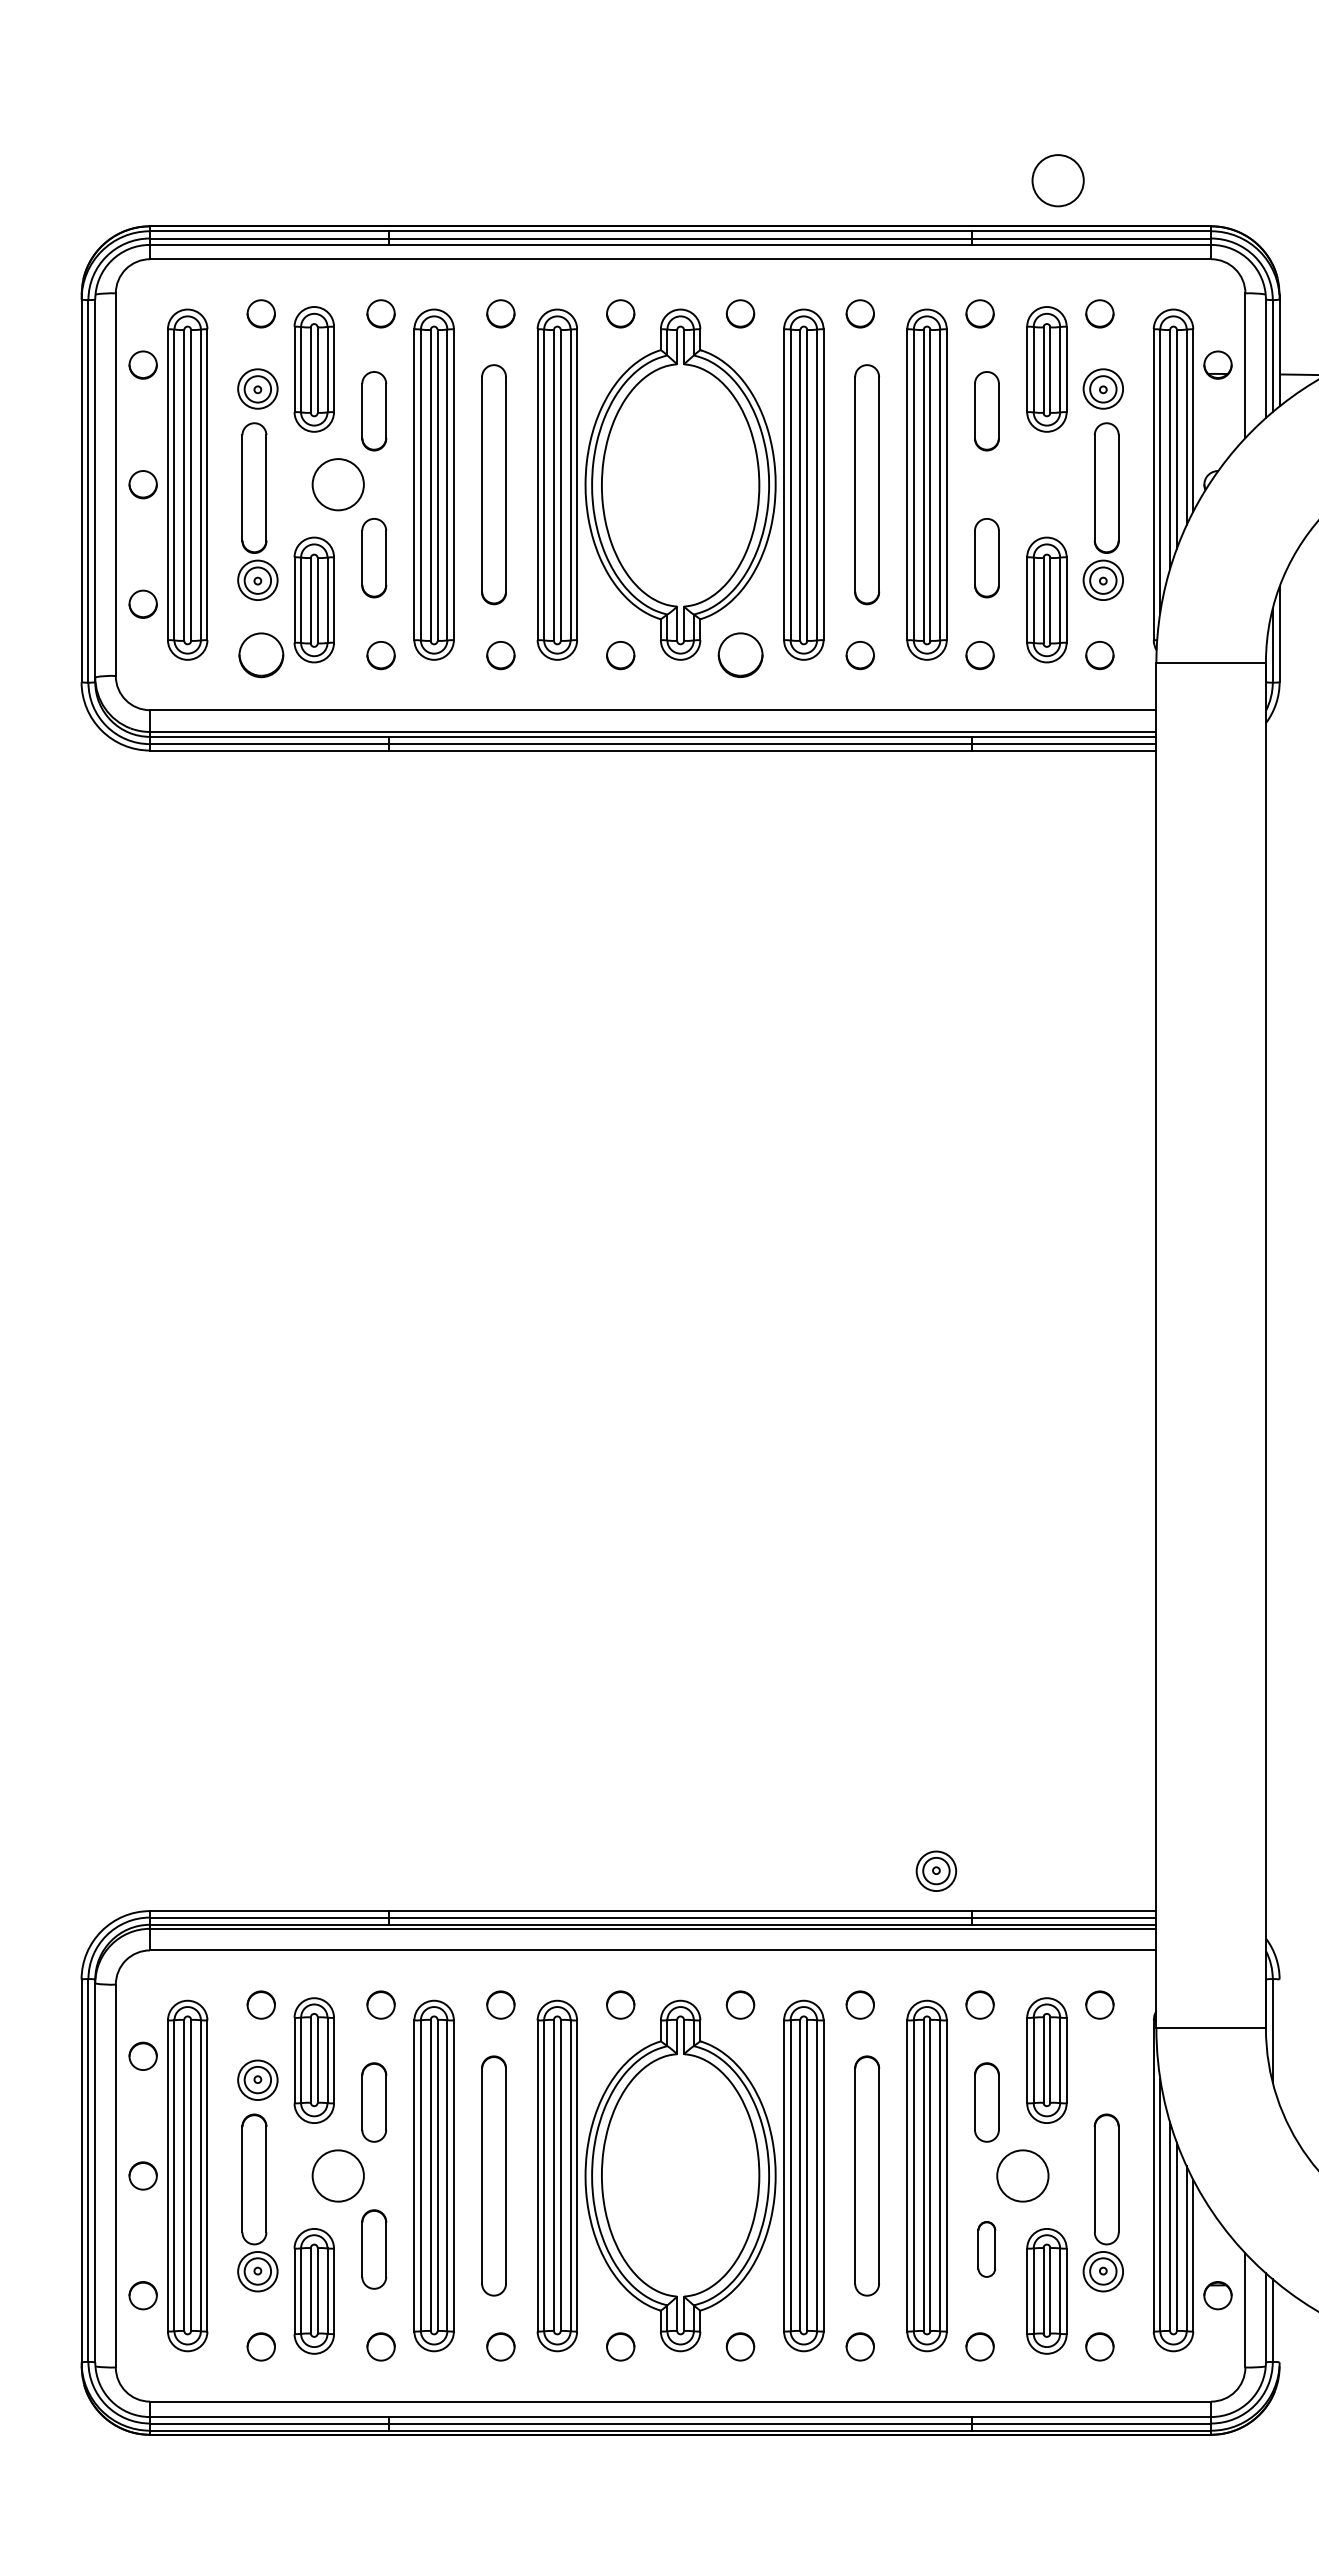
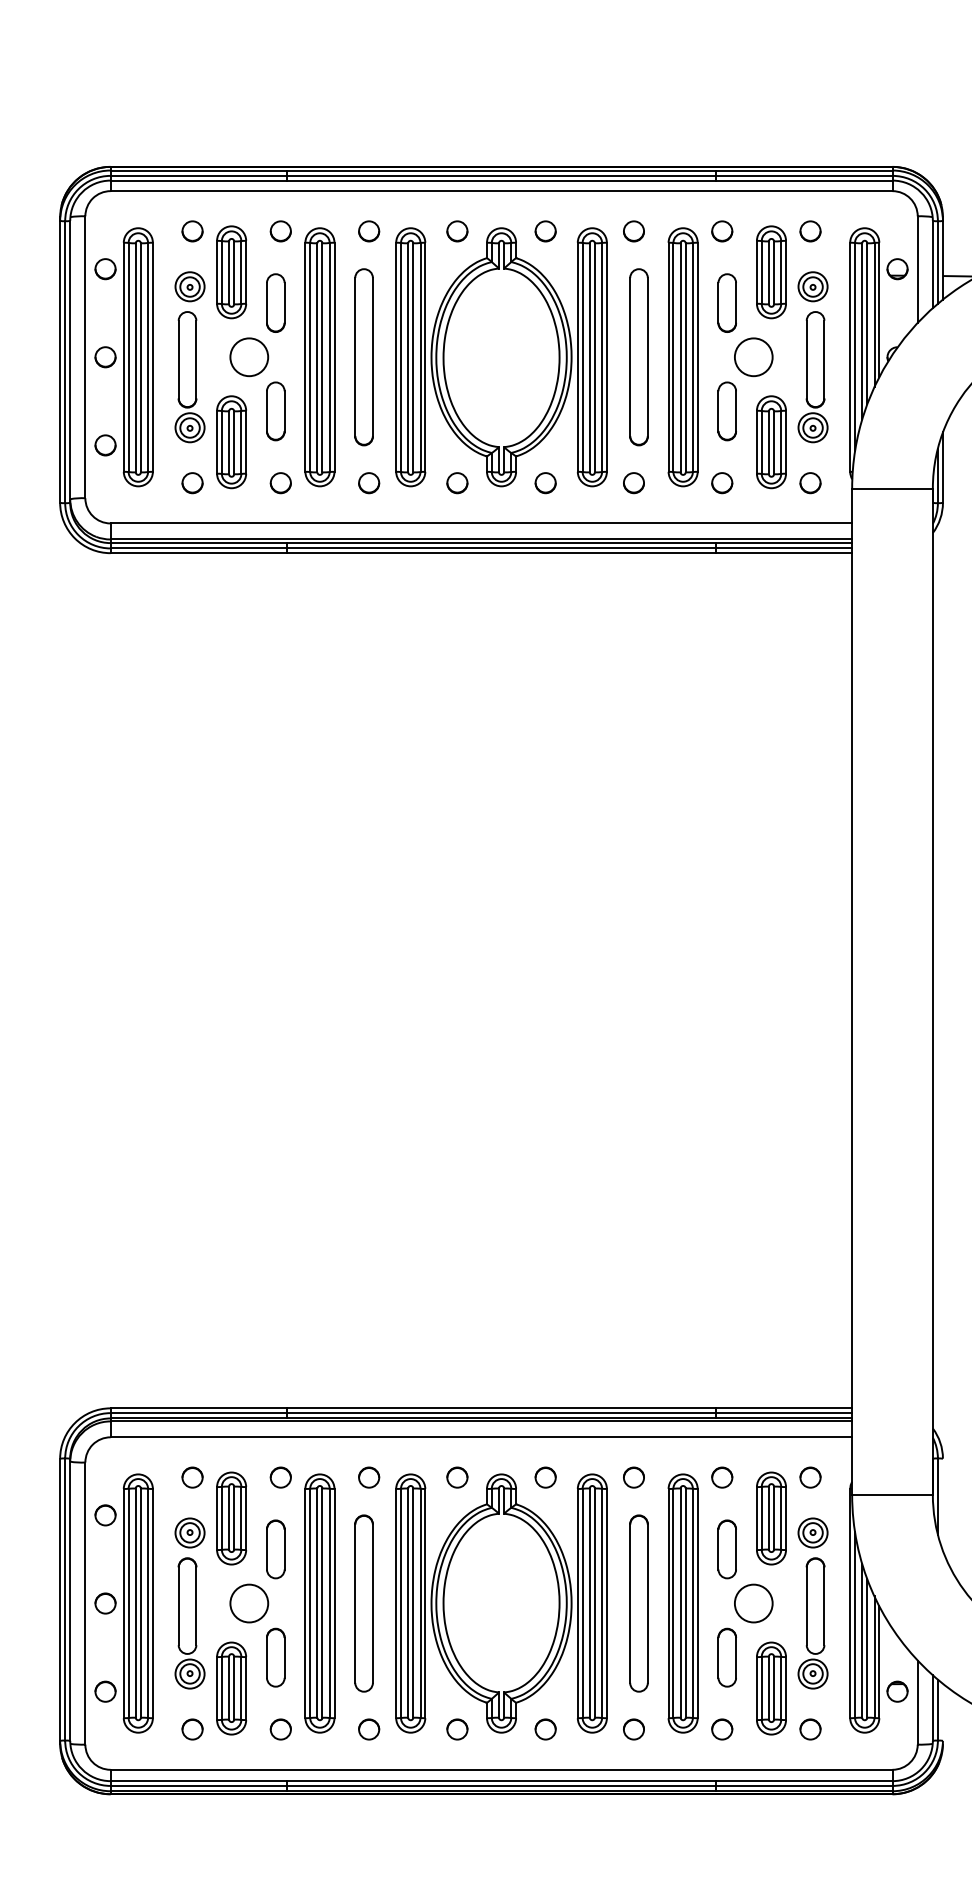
circle: (1057, 180) -> (753, 357), moved
circle: (261, 655) -> (192, 483), size x0.62
circle: (740, 655) -> (545, 483), size x0.62
part: (935, 1870) -> (812, 1532), moved
part: (985, 2249) -> (726, 1657), size x1.43

